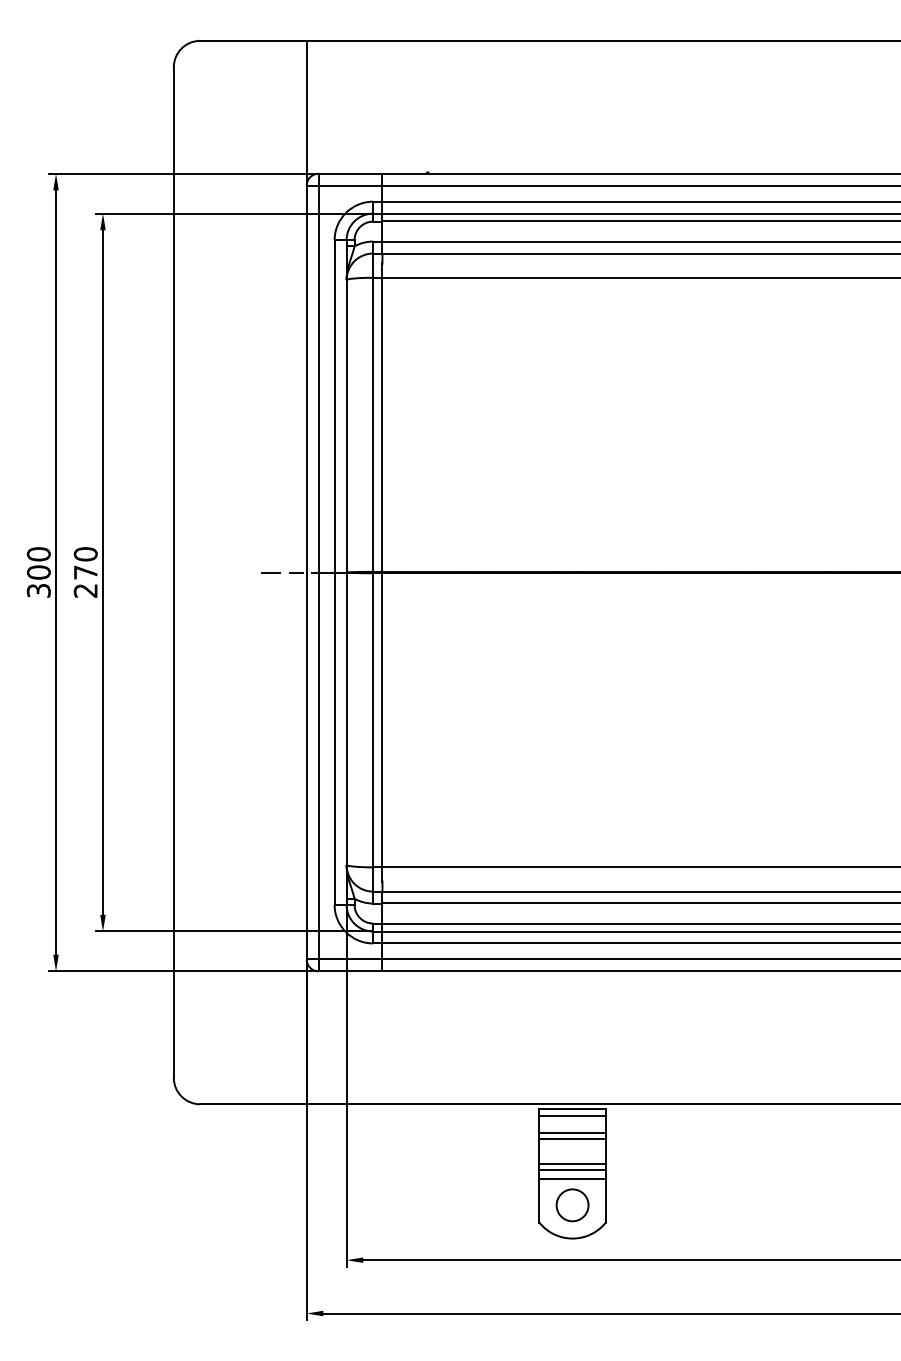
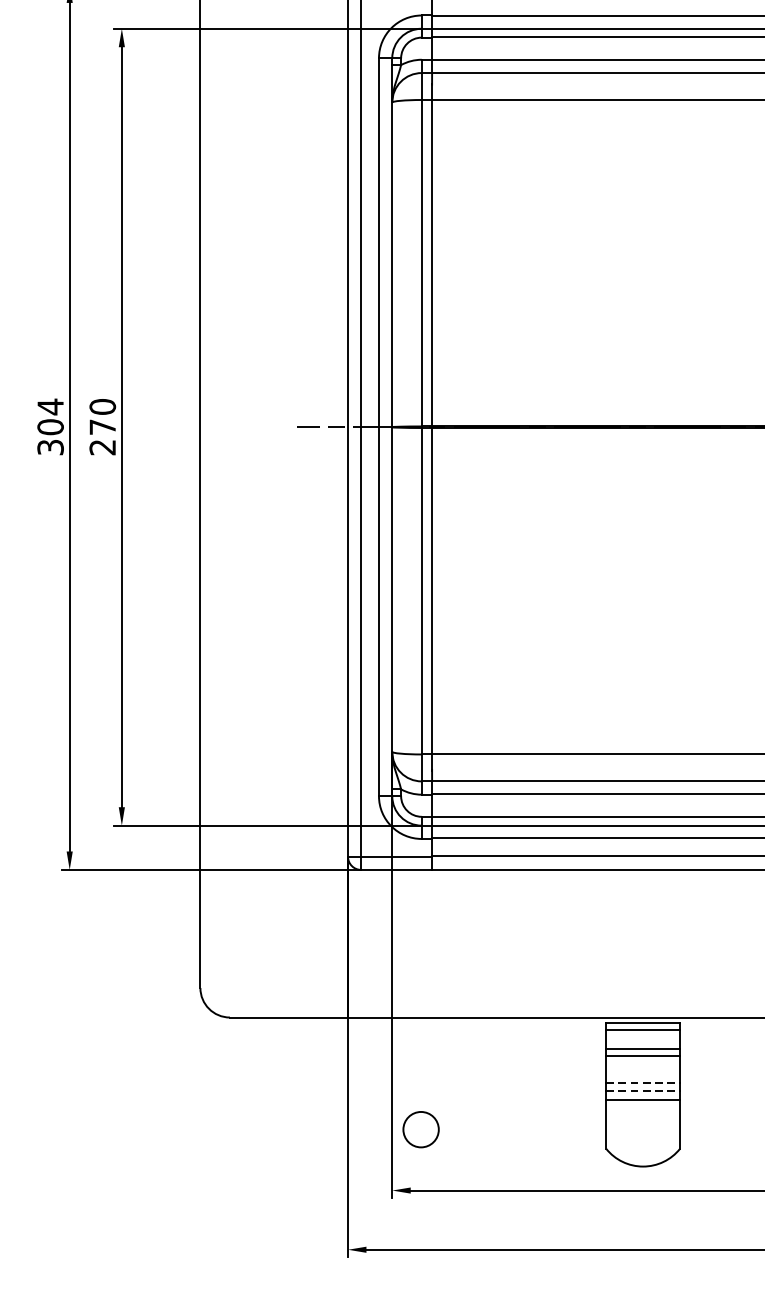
text: (38, 553) -> (50, 406), 300 -> 304
line: (573, 1163) -> (644, 1083), solid -> dashed
line: (573, 1170) -> (644, 1090), solid -> dashed
circle: (572, 1205) -> (421, 1129), moved

